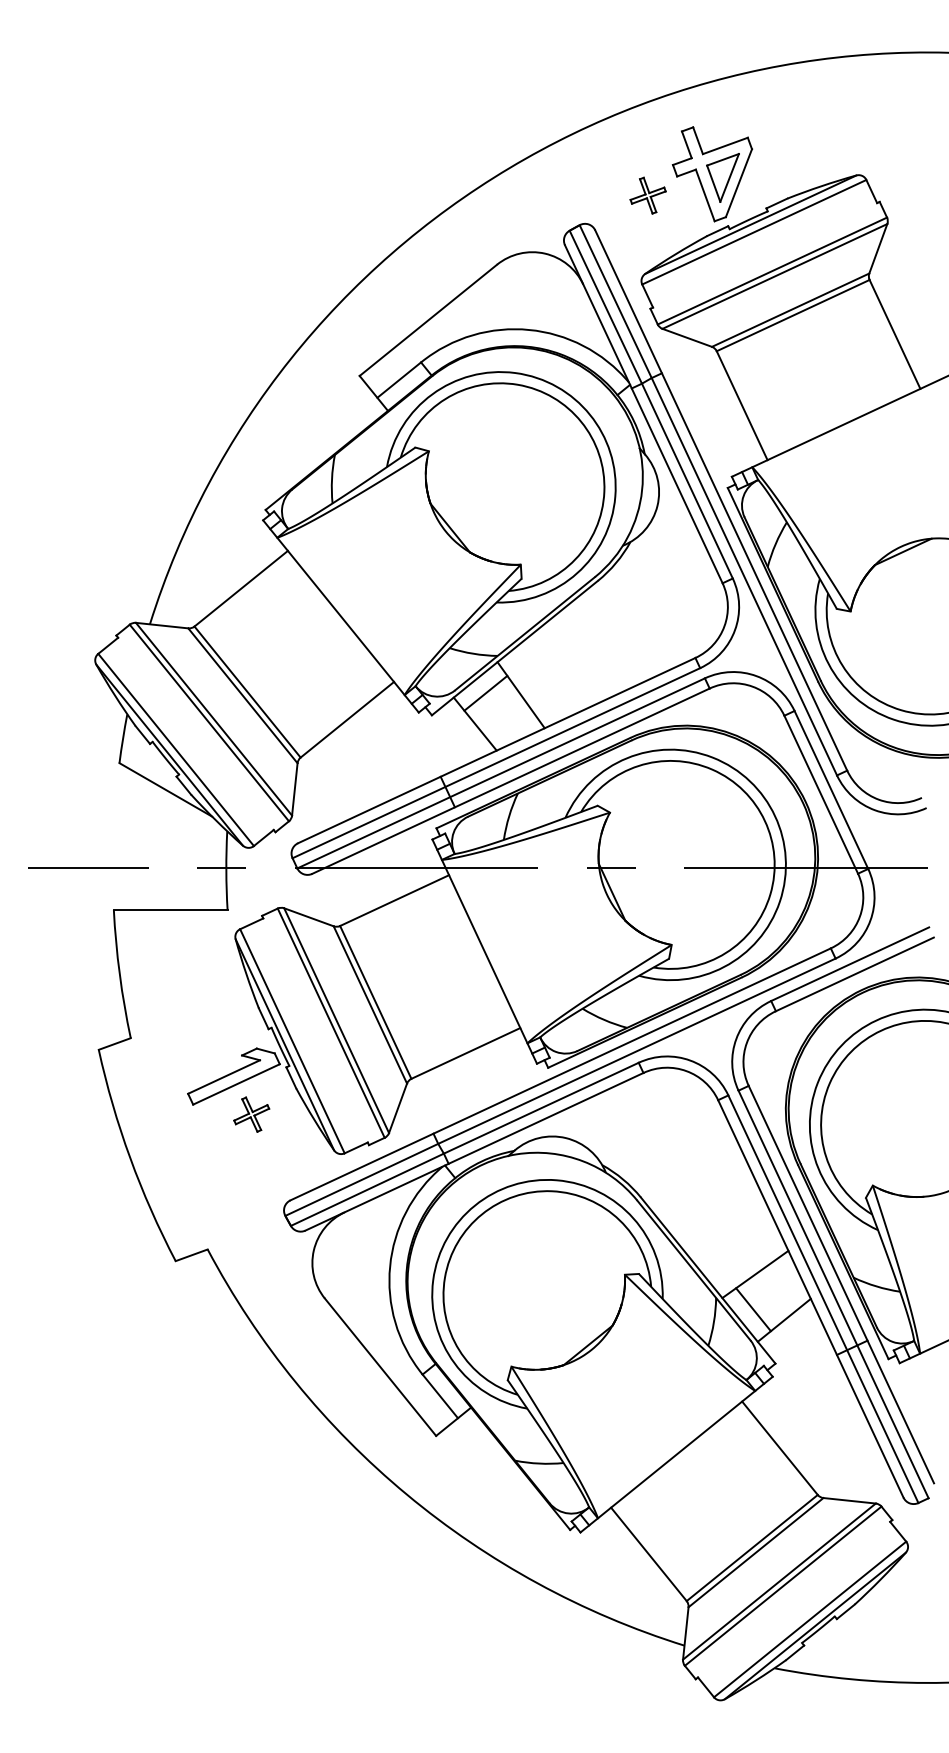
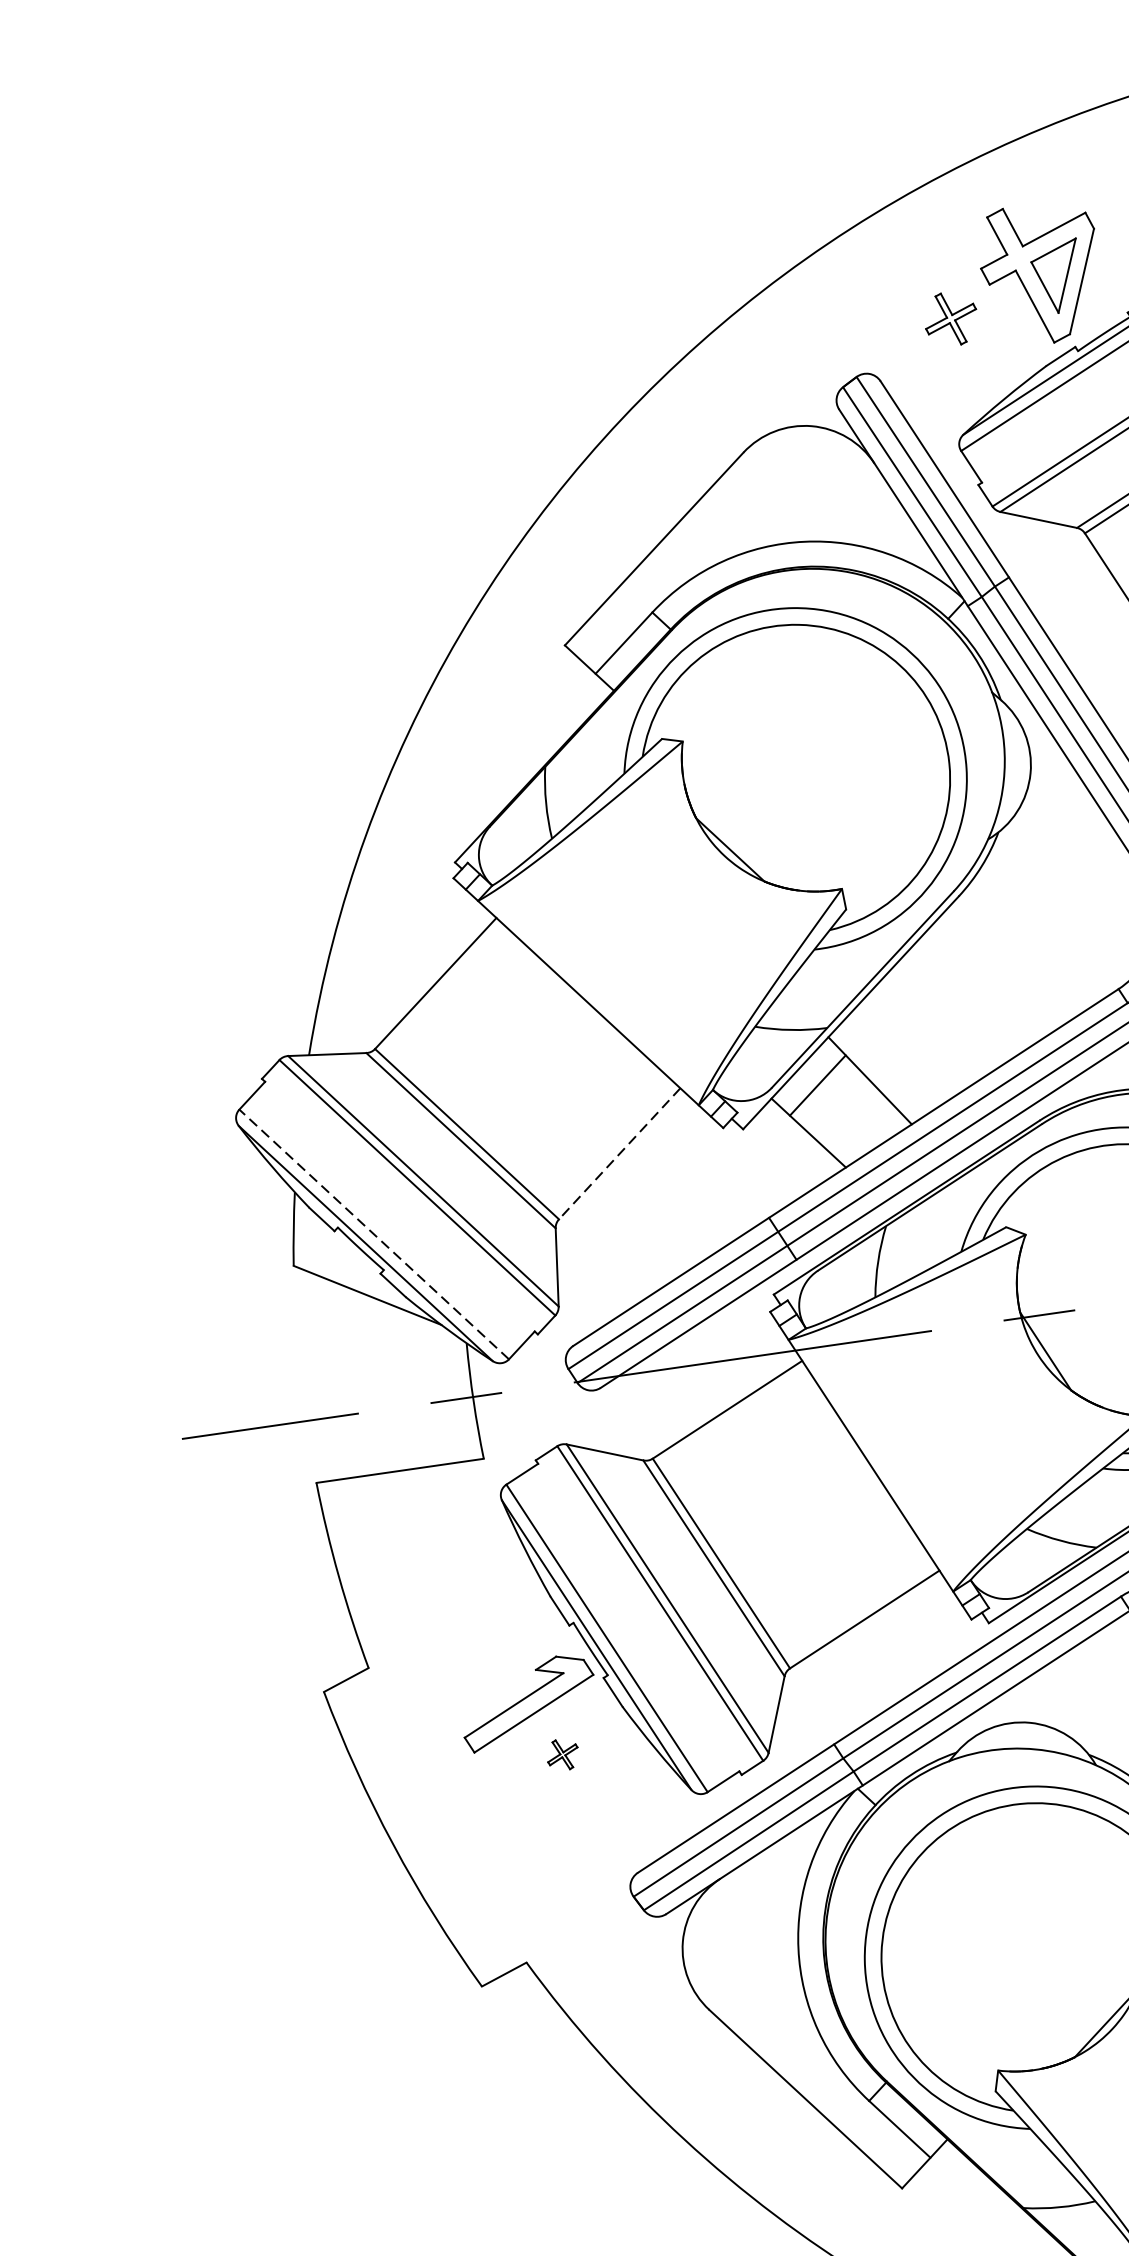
line: (346, 720) -> (618, 1155), solid -> dashed
line: (176, 749) -> (374, 1233), solid -> dashed
part: (251, 1114) -> (562, 1754), size x0.6

